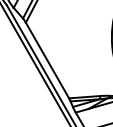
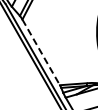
line: (47, 60) -> (41, 52), solid -> dashed

